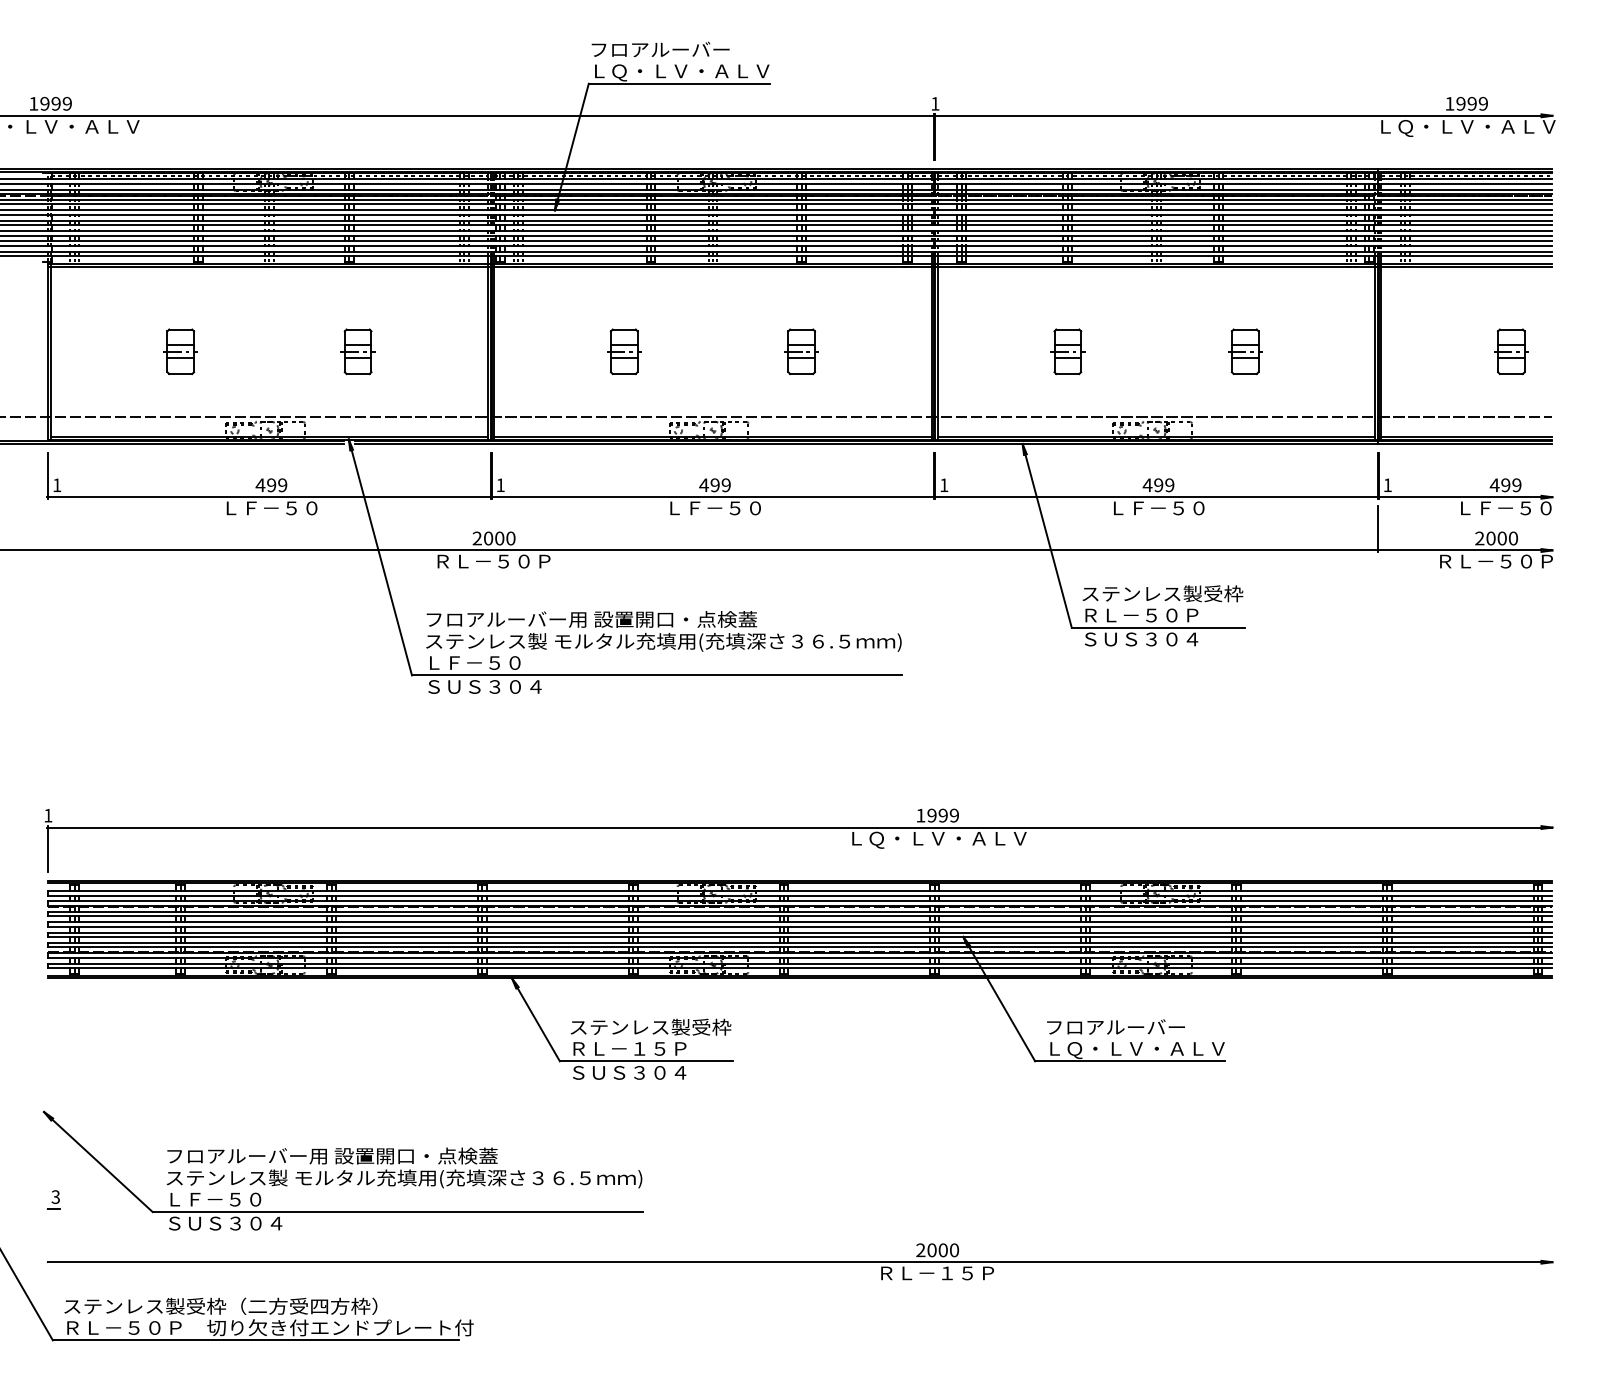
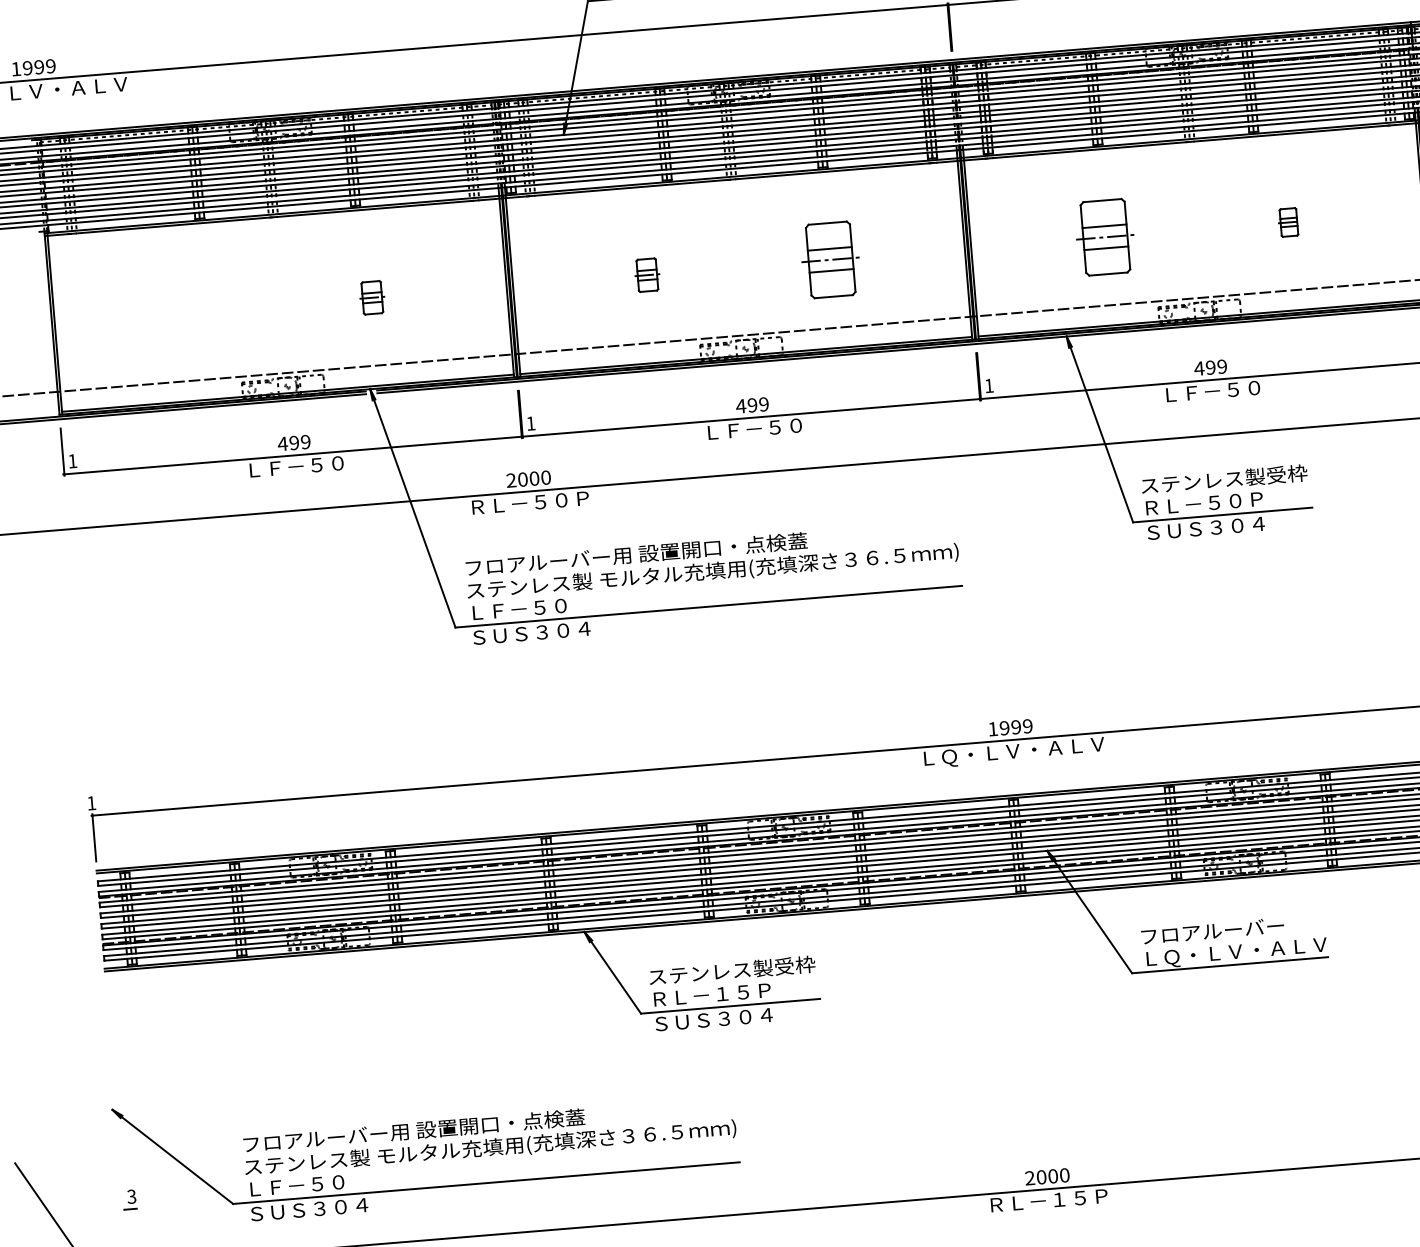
part: (180, 351) -> (188, 312), removed
part: (357, 351) -> (371, 297), size x0.7
part: (624, 351) -> (647, 274), size x0.7
part: (801, 351) -> (830, 259), size x1.6
part: (1067, 351) -> (1105, 237), size x1.6
part: (1245, 351) -> (1289, 222), size x0.6

